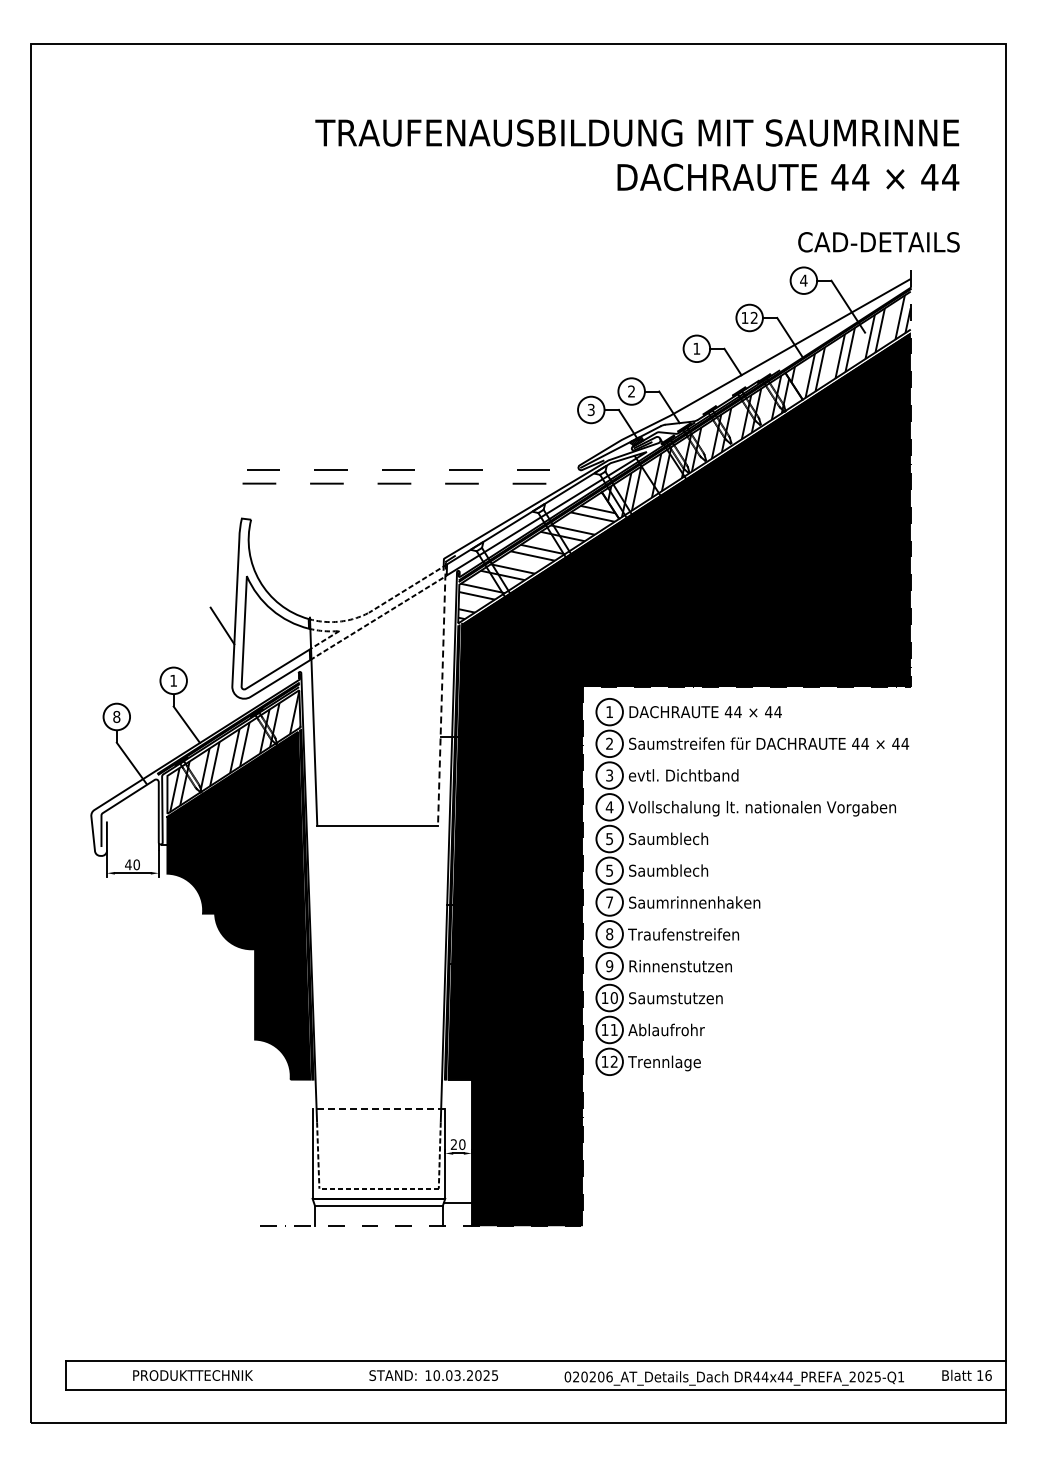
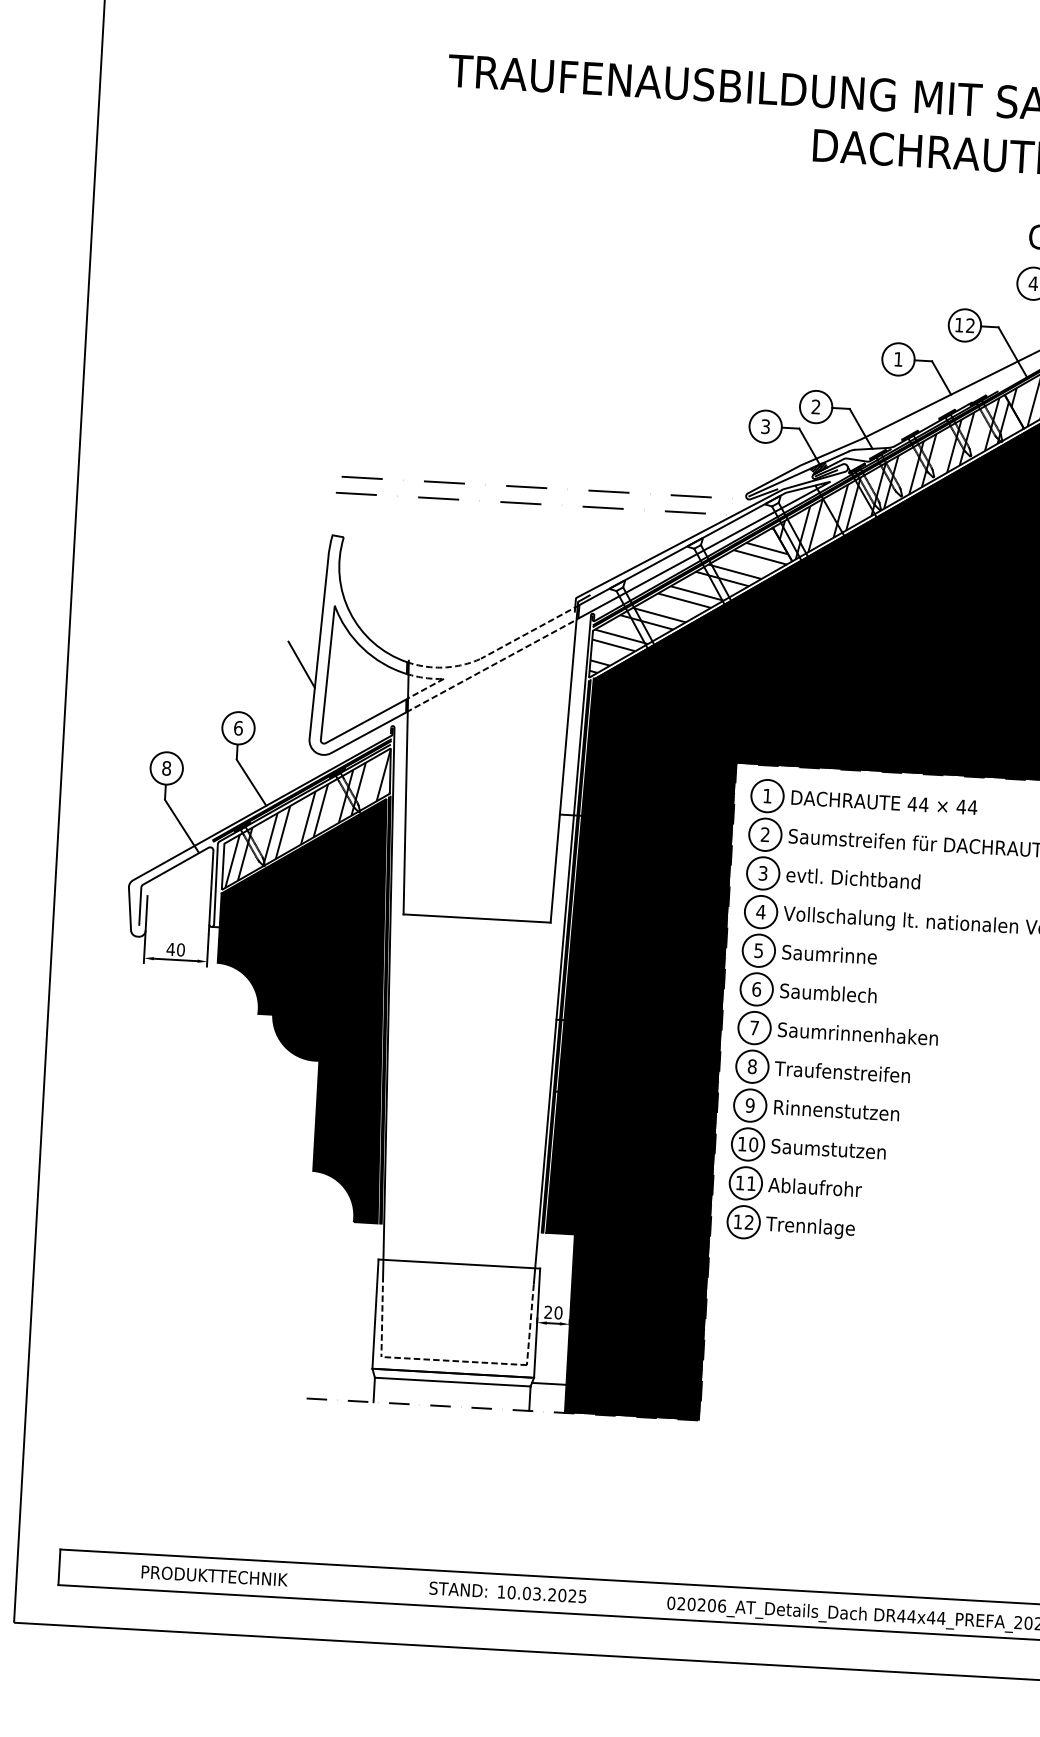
text: (173, 680) -> (238, 727), 1 -> 6
line: (441, 694) -> (563, 763), dashed -> solid
text: (689, 838) -> (856, 955), Saumblech -> Saumrinne
text: (609, 870) -> (756, 989), 5 -> 6
line: (378, 1109) -> (458, 1264), dashed -> solid

